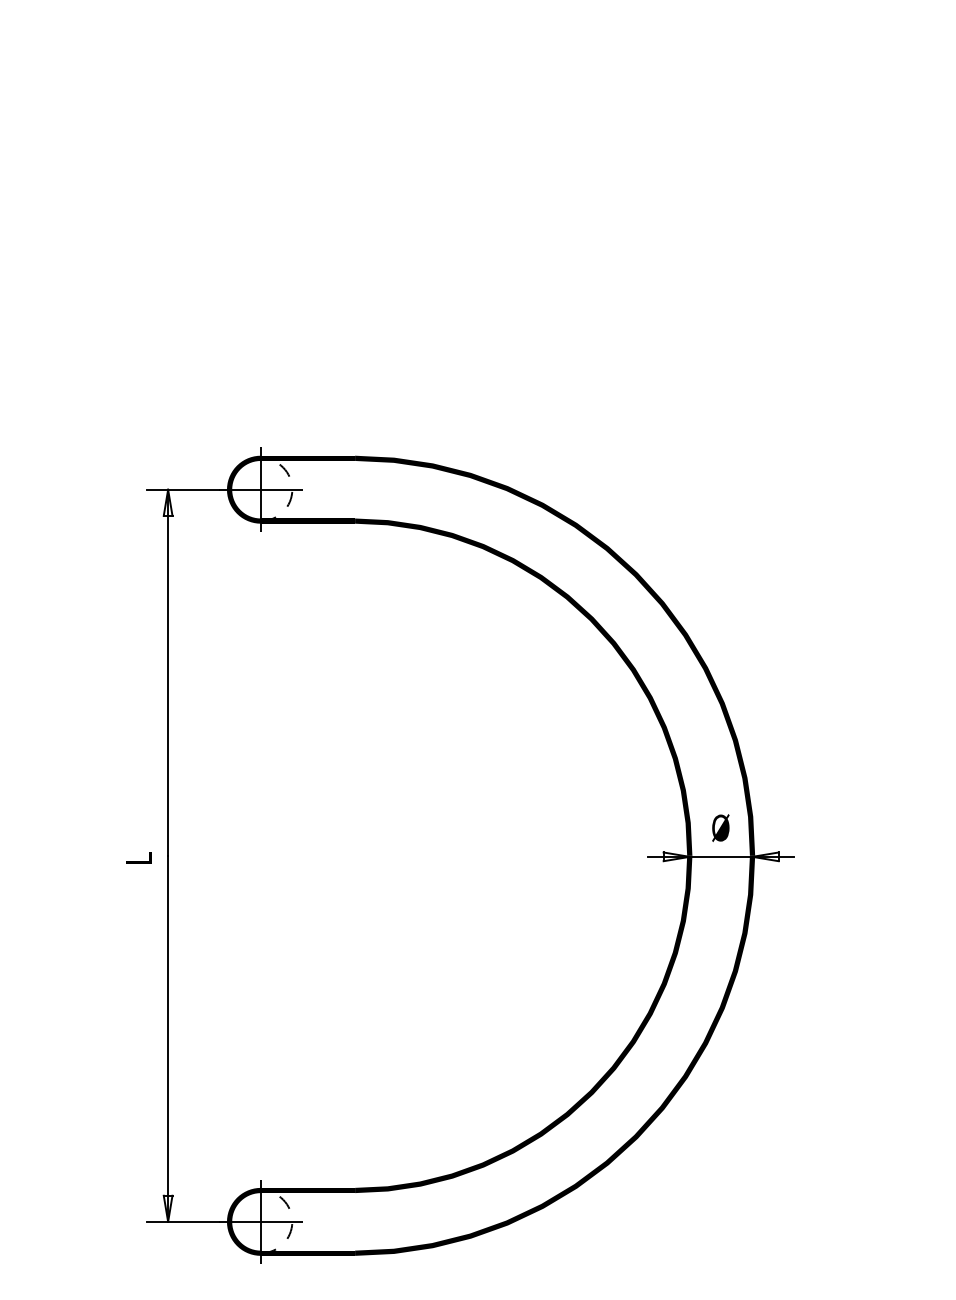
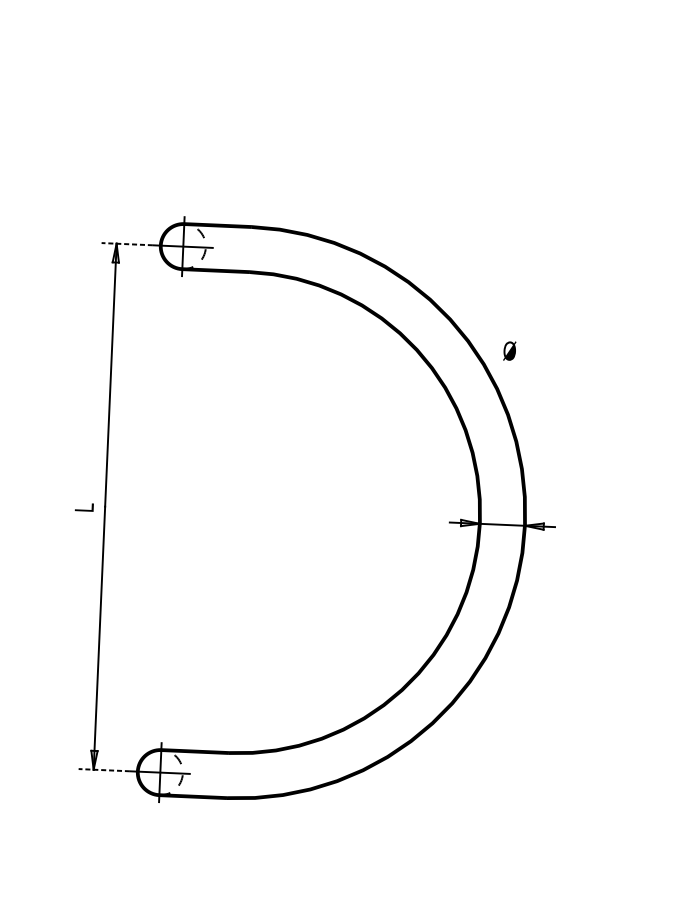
line: (182, 489) -> (126, 244), solid -> dashed
text: (720, 827) -> (509, 350), moved
line: (182, 1221) -> (103, 769), solid -> dashed

